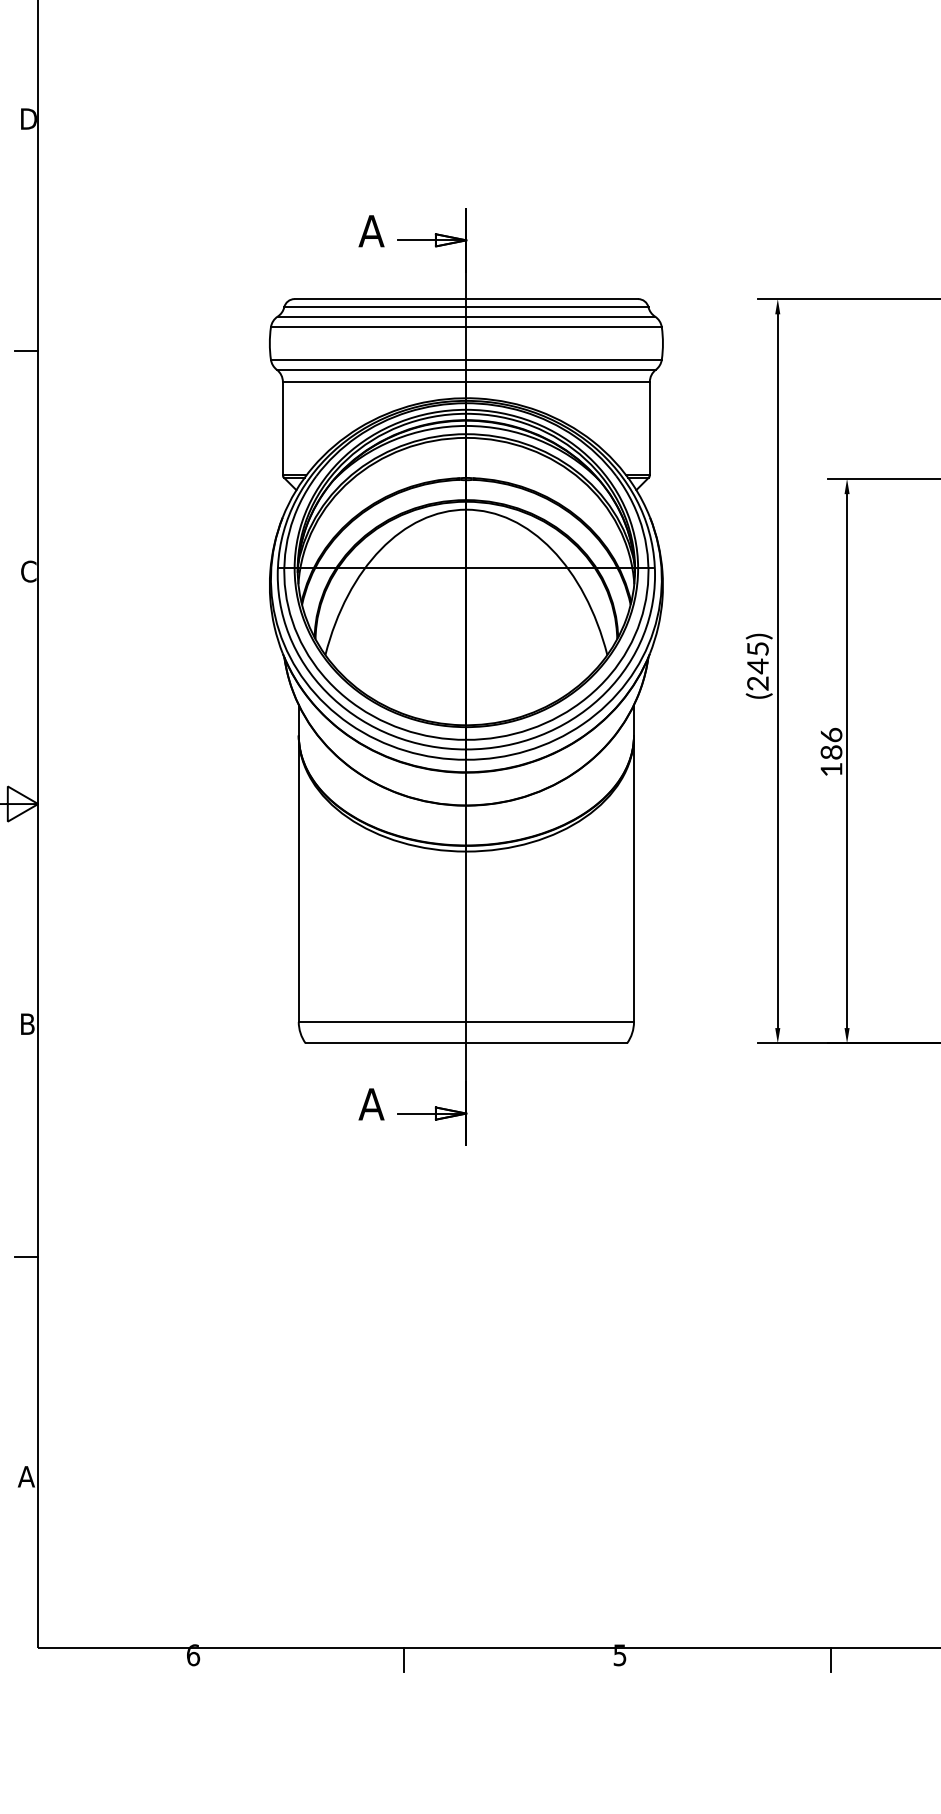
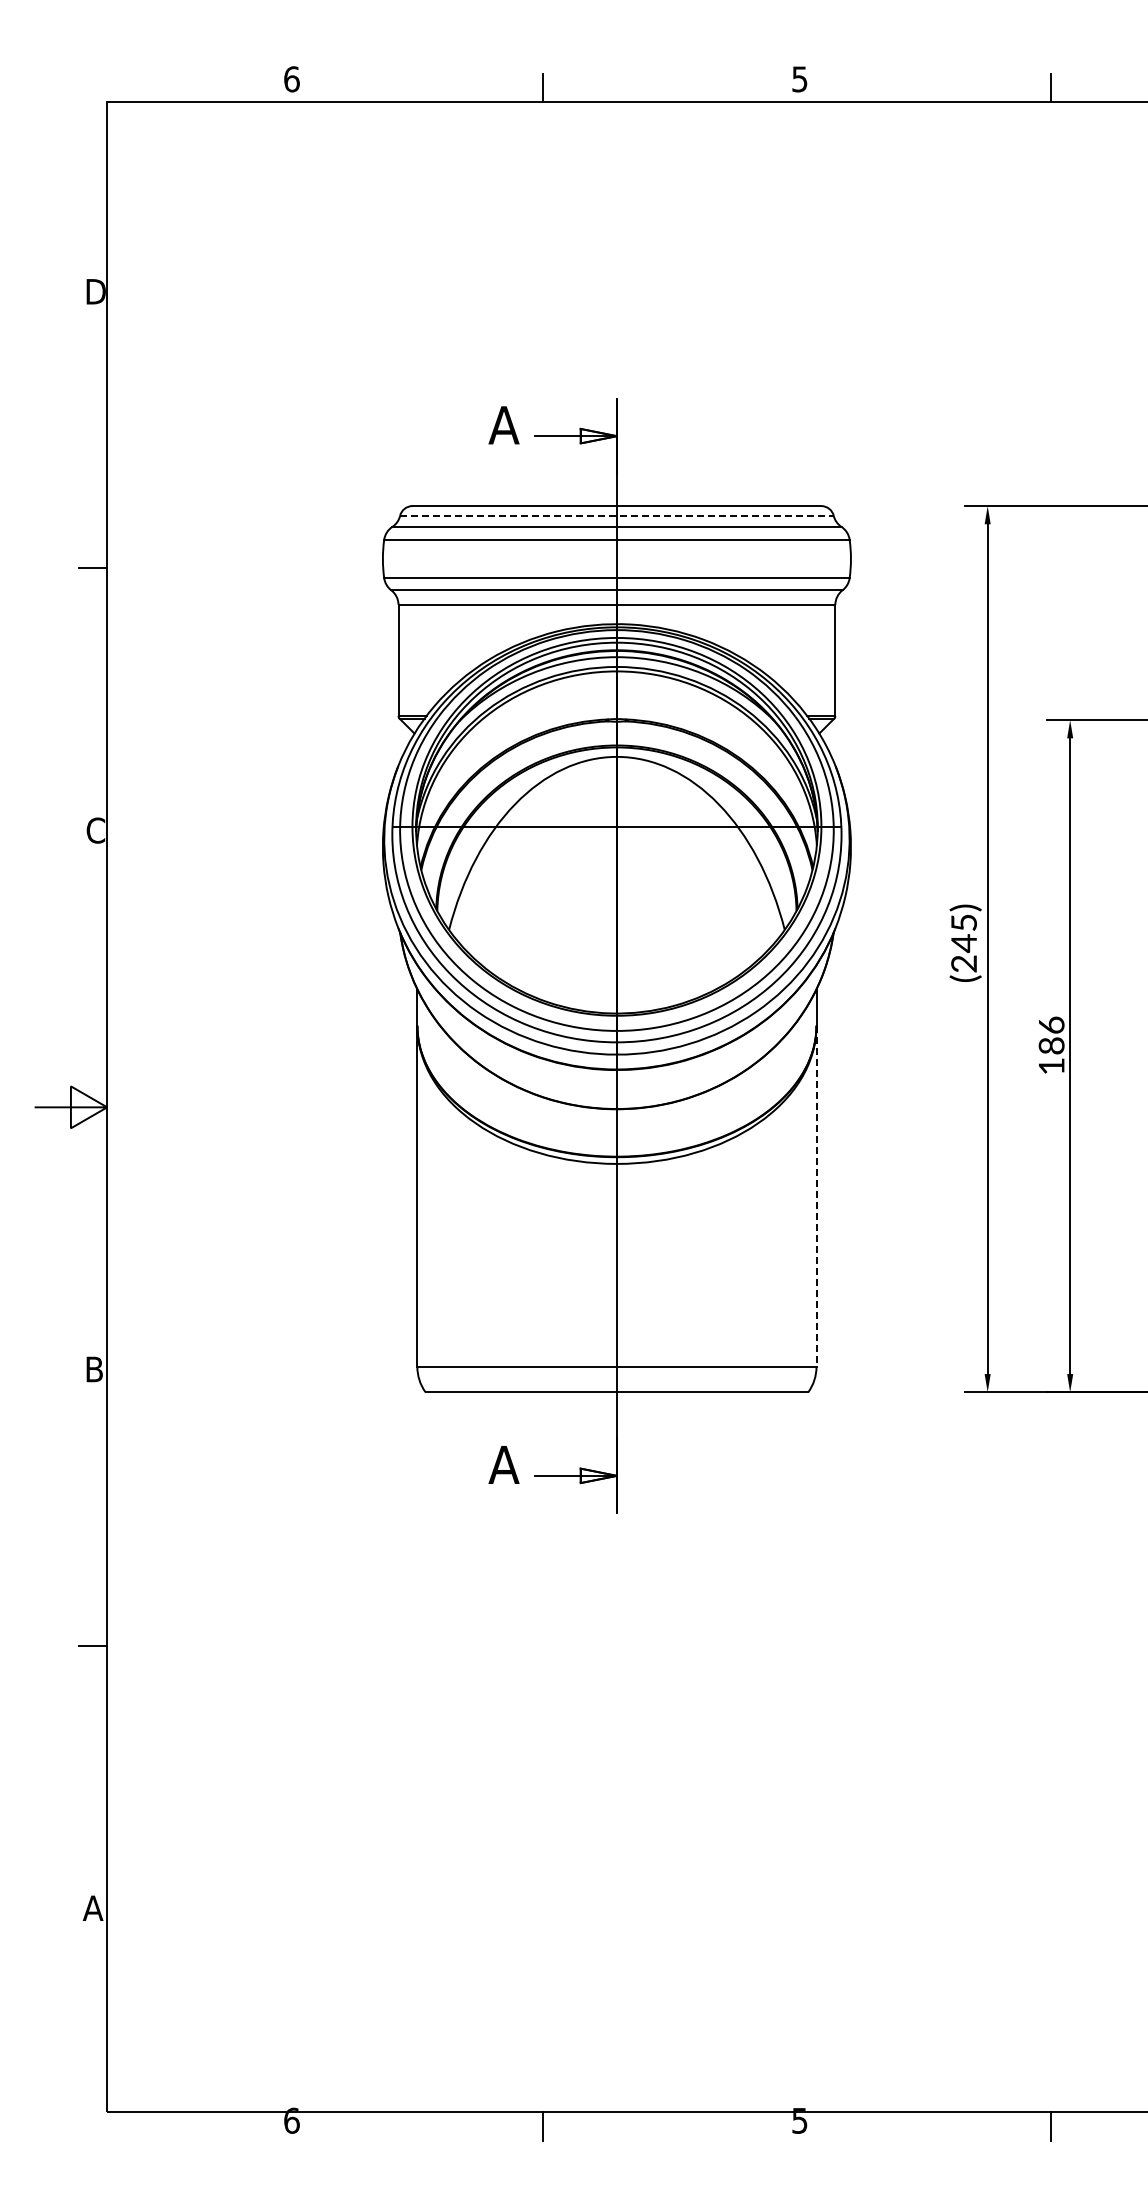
line: (466, 306) -> (616, 515), solid -> dashed
line: (634, 878) -> (816, 1196), solid -> dashed

